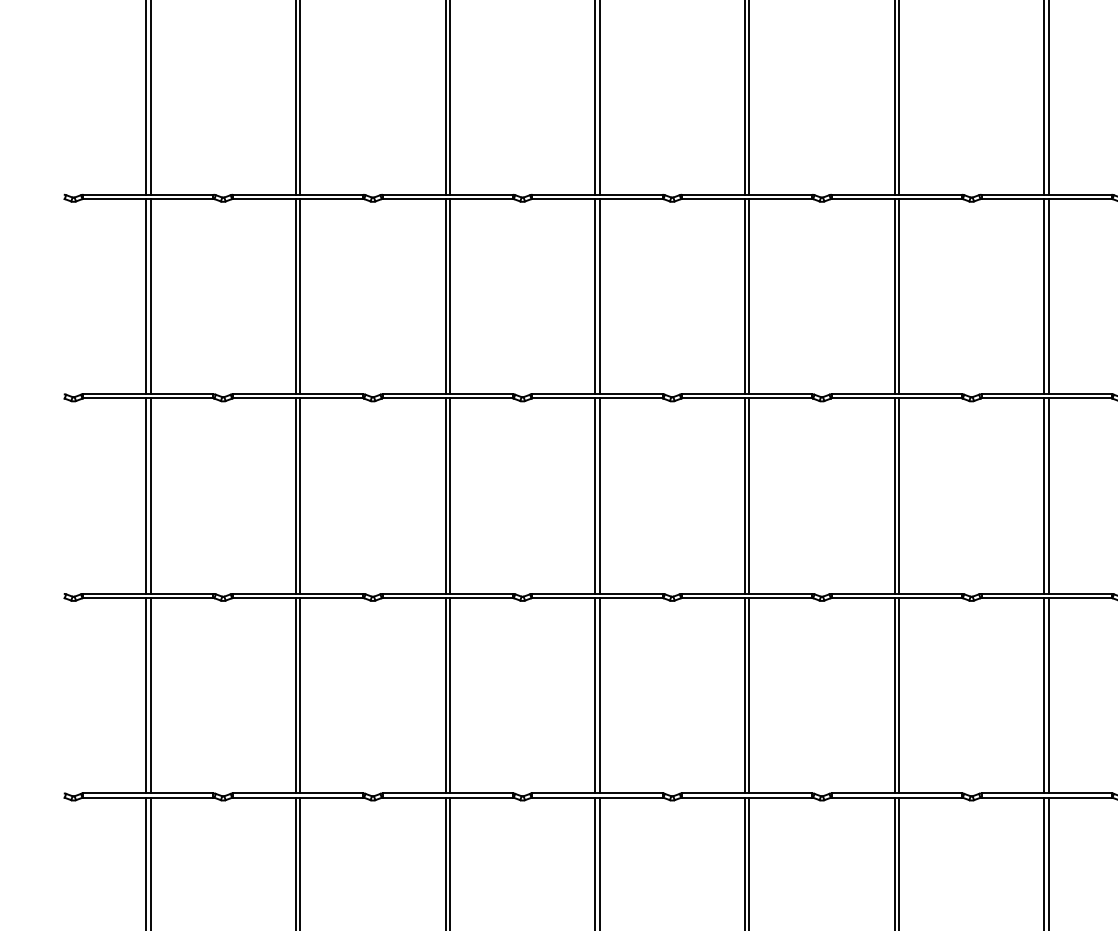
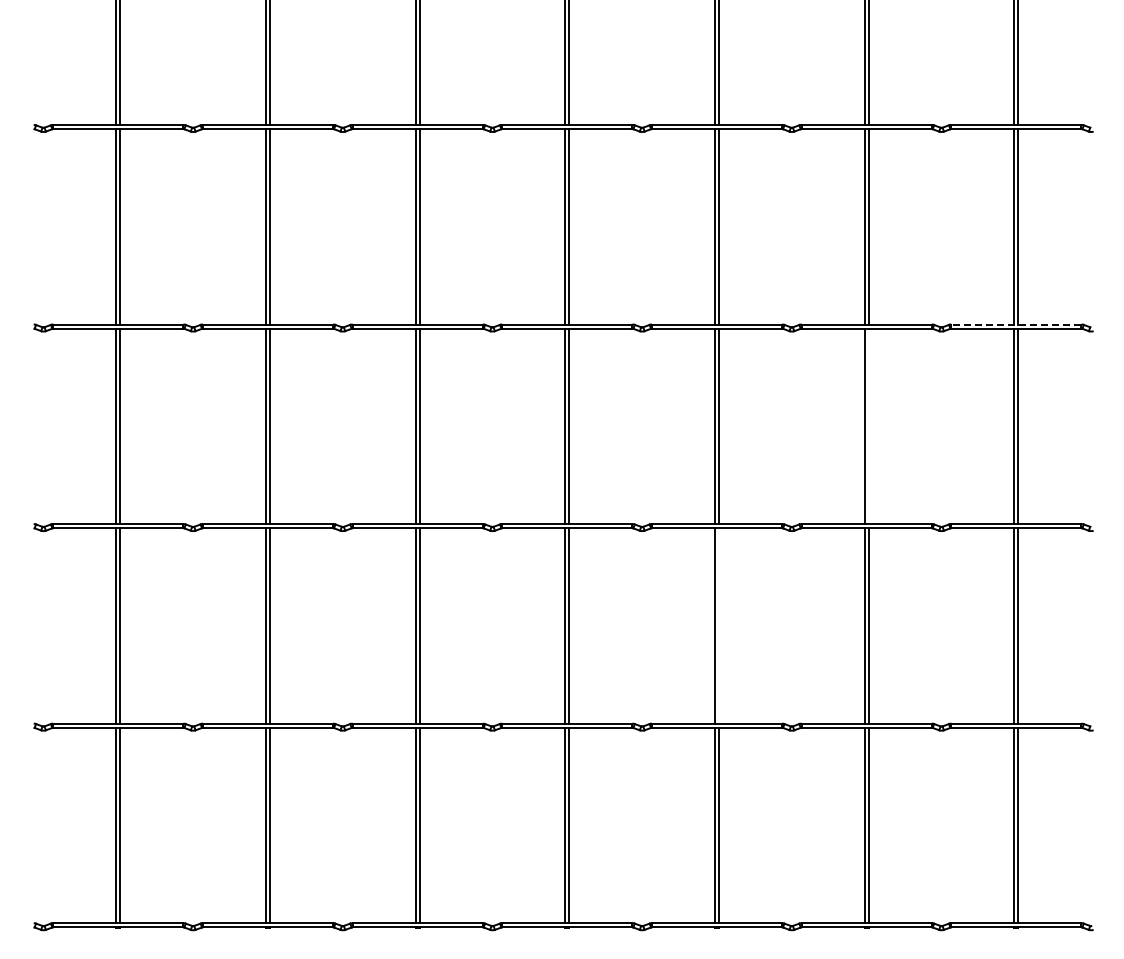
line: (1045, 394) -> (1015, 324), solid -> dashed
line: (898, 496) -> (868, 426), removed
line: (749, 695) -> (719, 625), removed

